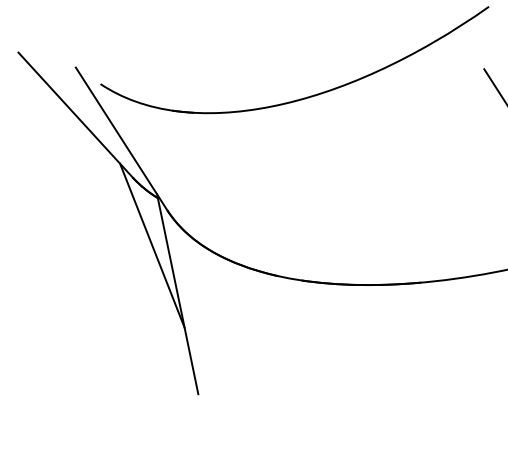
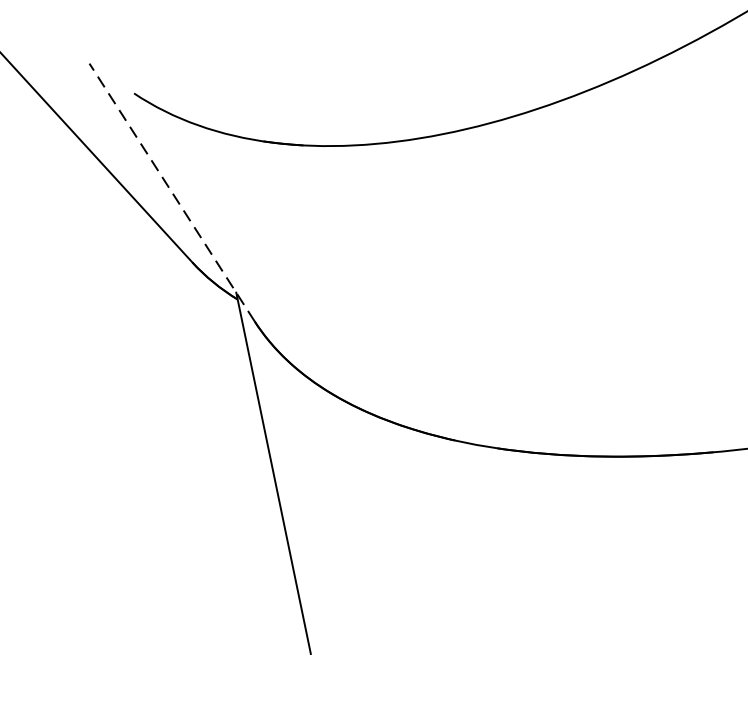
line: (121, 138) -> (172, 191), solid -> dashed
line: (152, 245) -> (228, 385), removed

